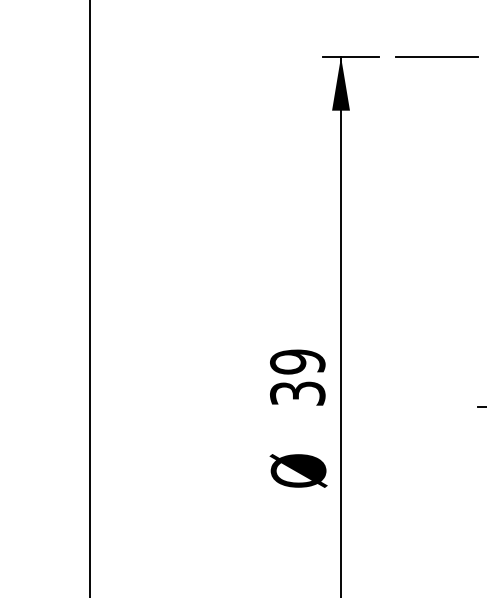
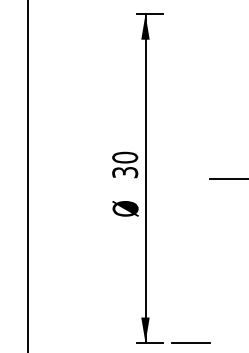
line: (436, 56) -> (190, 14), removed
text: (298, 361) -> (125, 157), 39 -> 30

